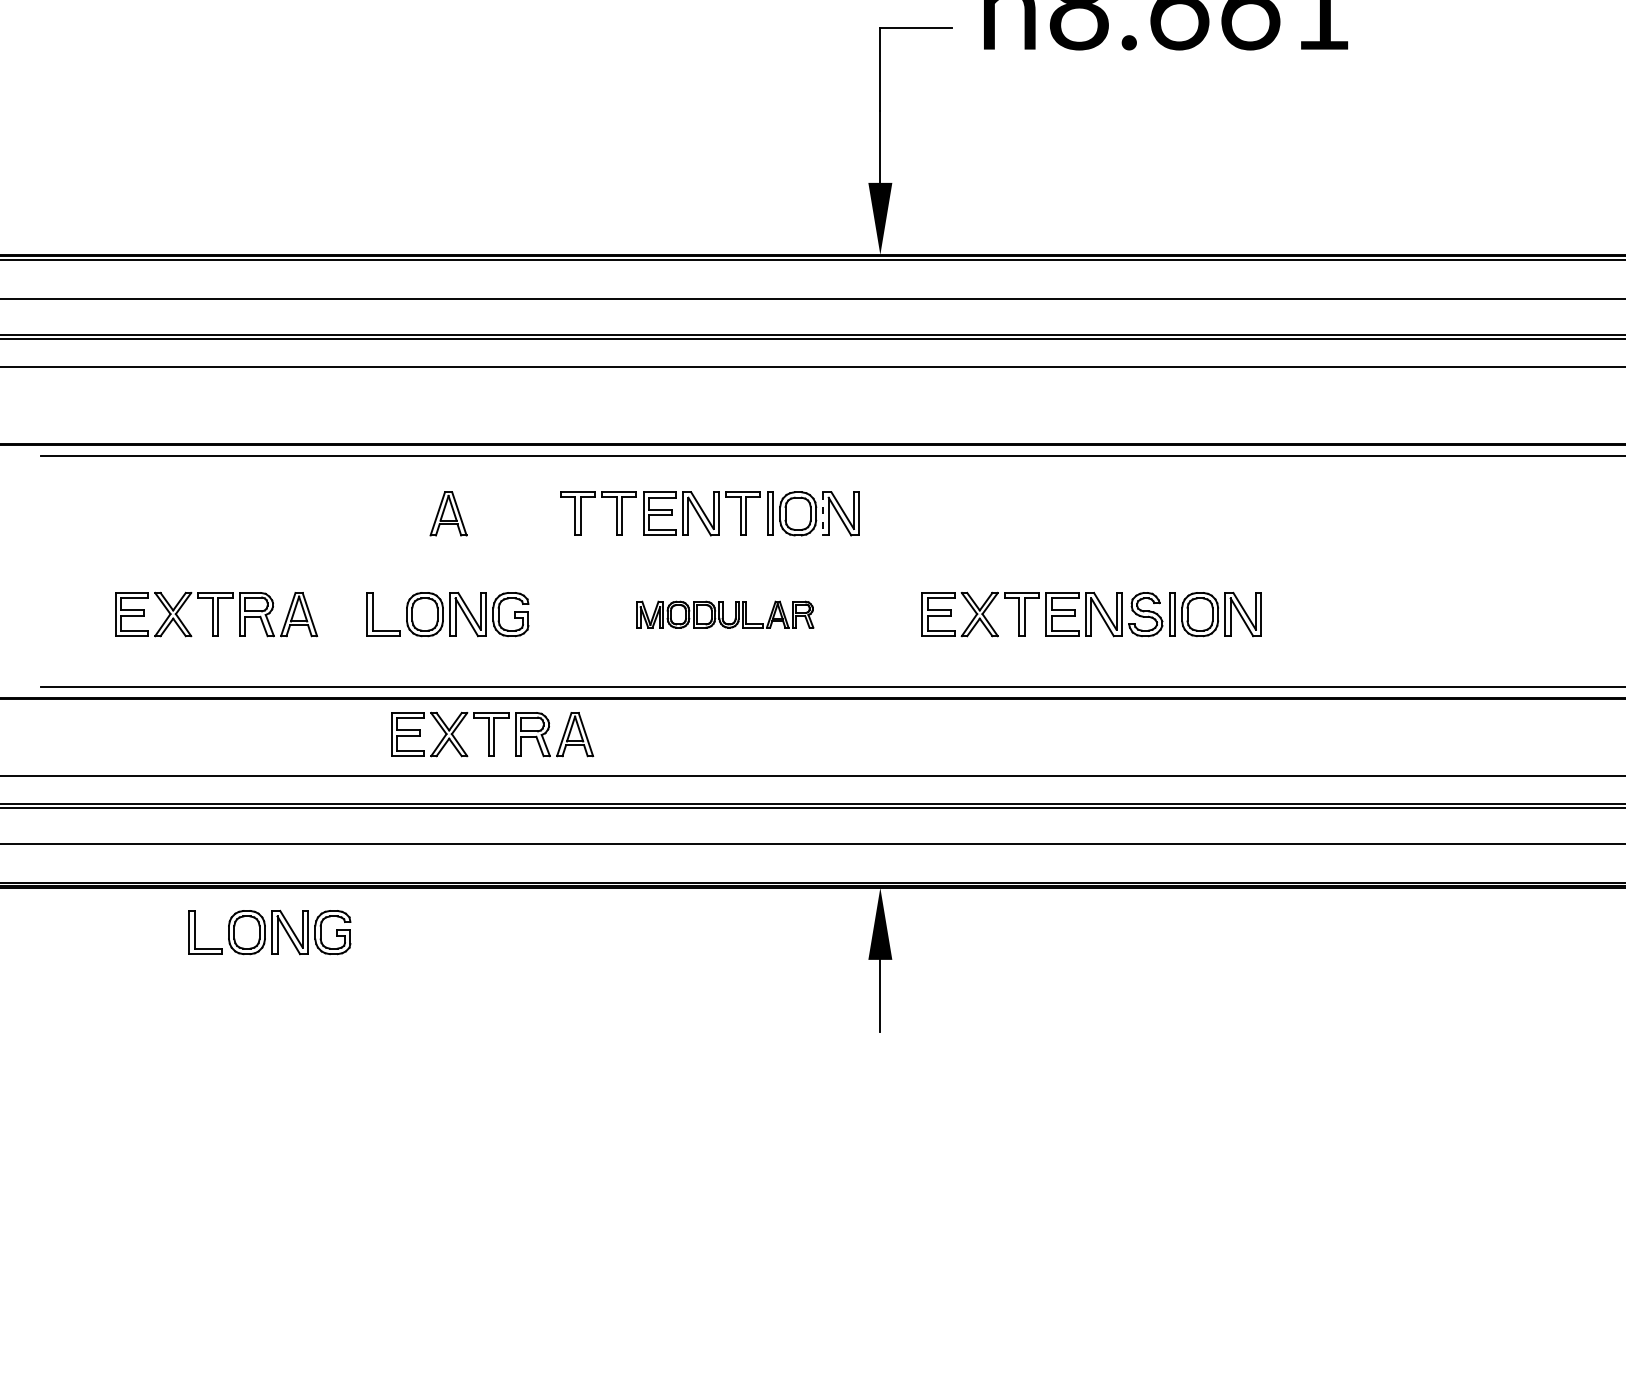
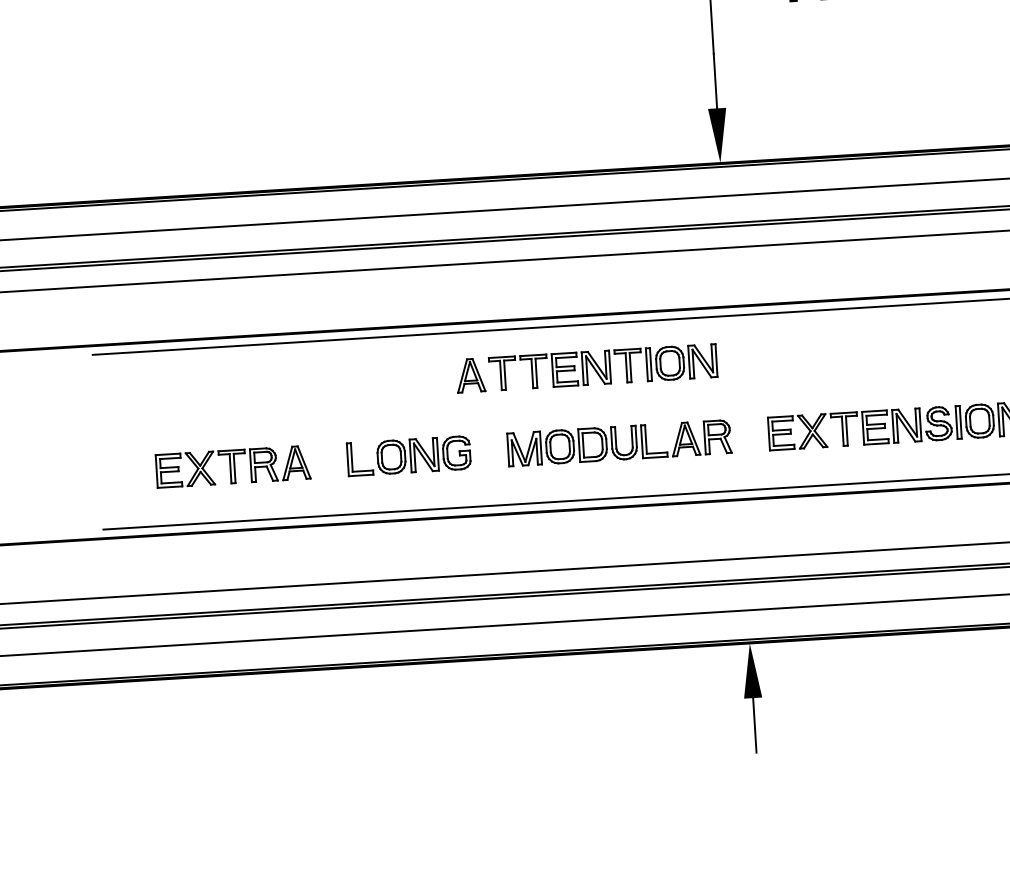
part: (448, 513) -> (470, 375), moved
line: (823, 513) -> (689, 361), dashed -> solid
part: (725, 614) -> (619, 443), size x1.67
part: (492, 734) -> (448, 545), removed
part: (269, 932) -> (288, 705), removed

